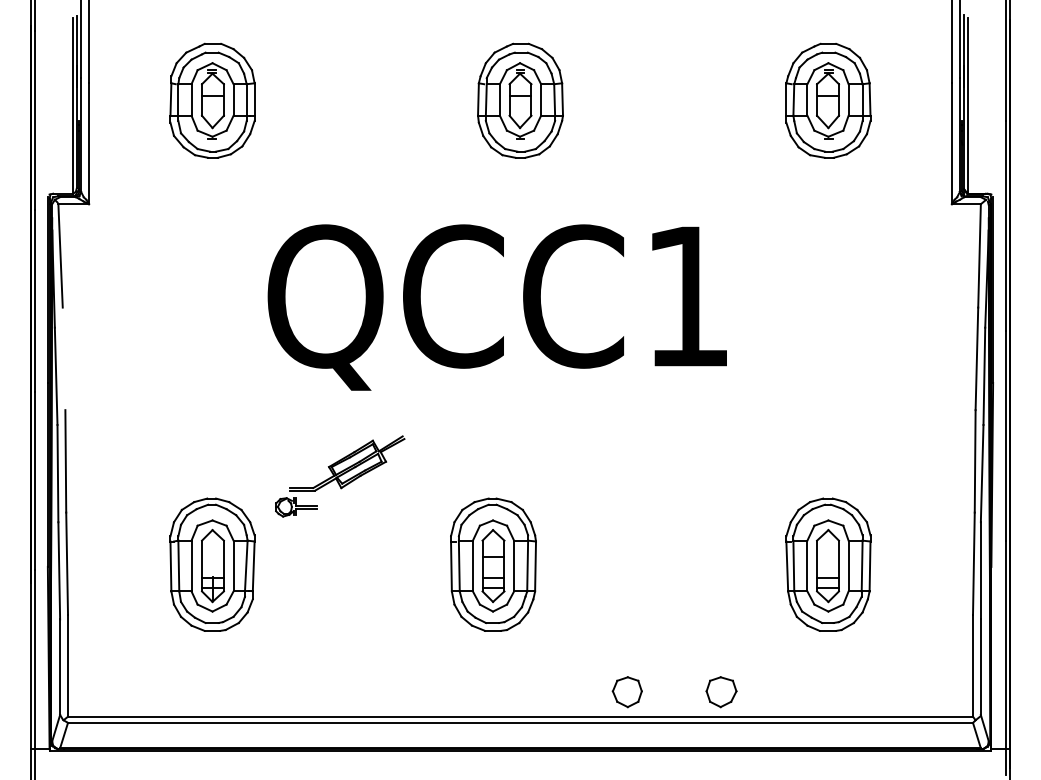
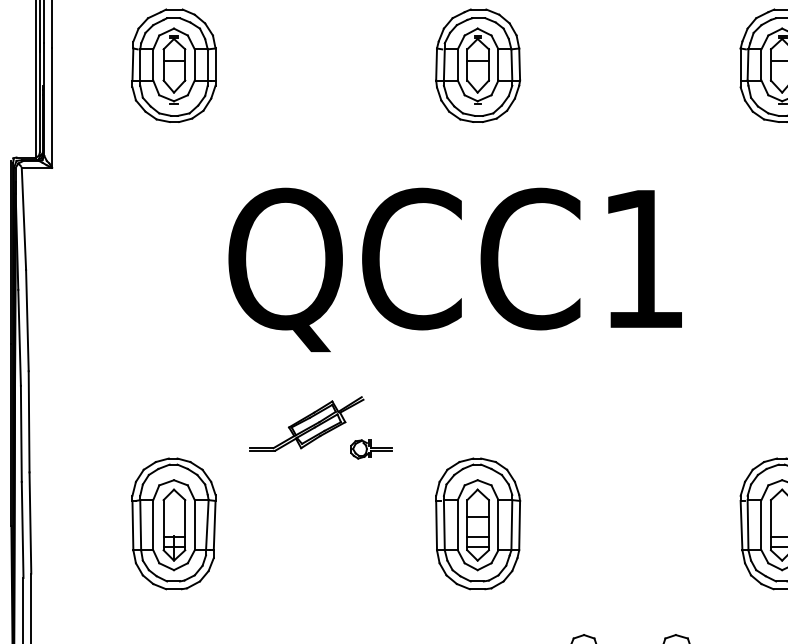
line: (63, 358) -> (26, 320), added
part: (296, 507) -> (371, 449), moved
part: (493, 564) -> (478, 523), moved

